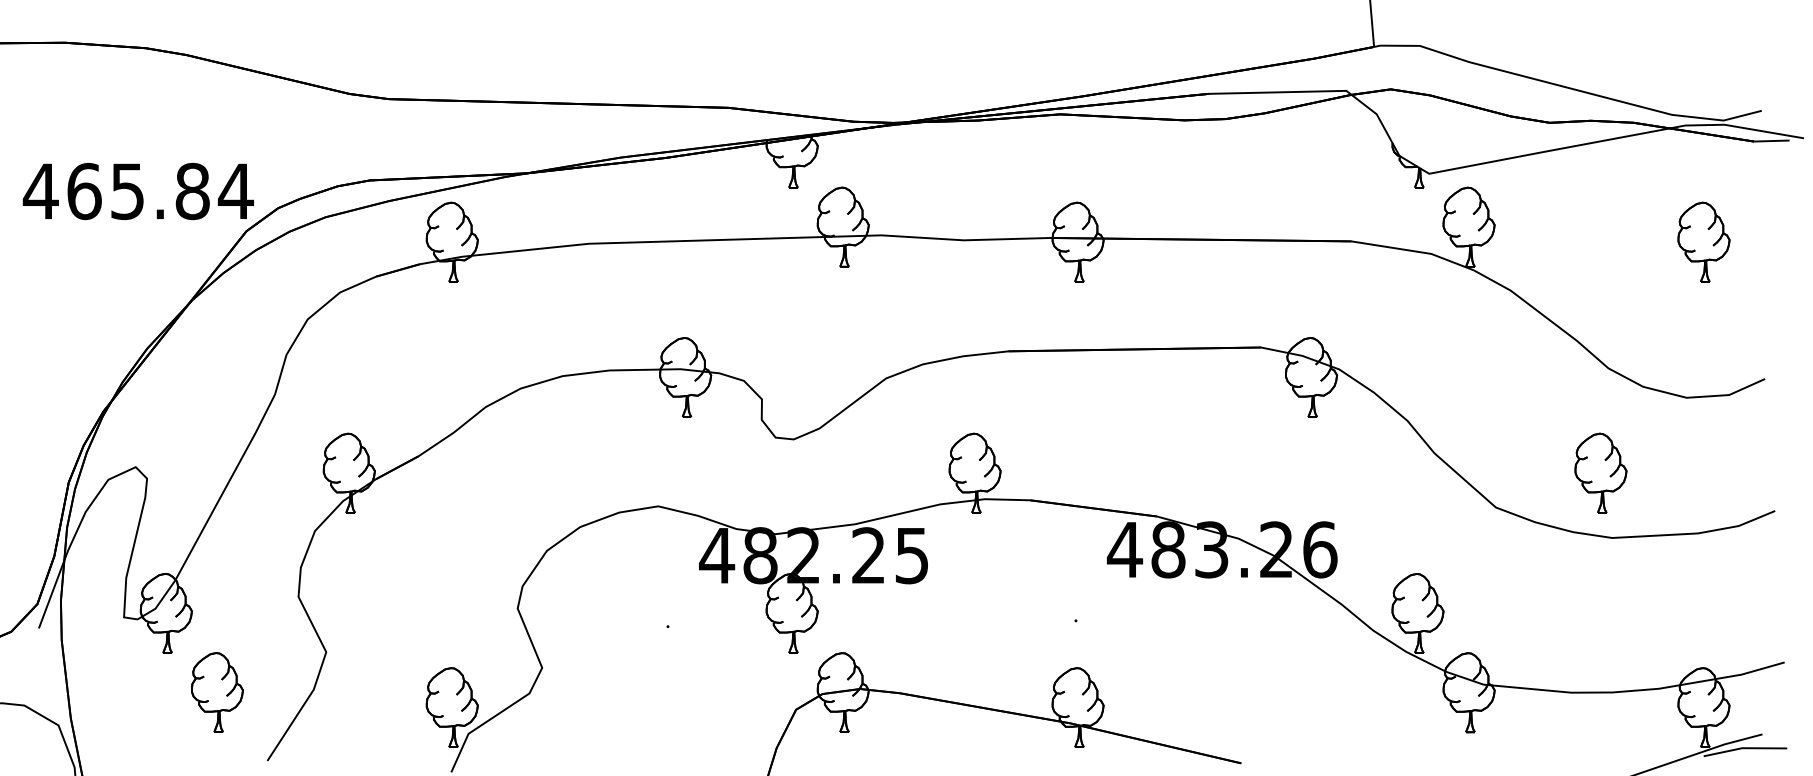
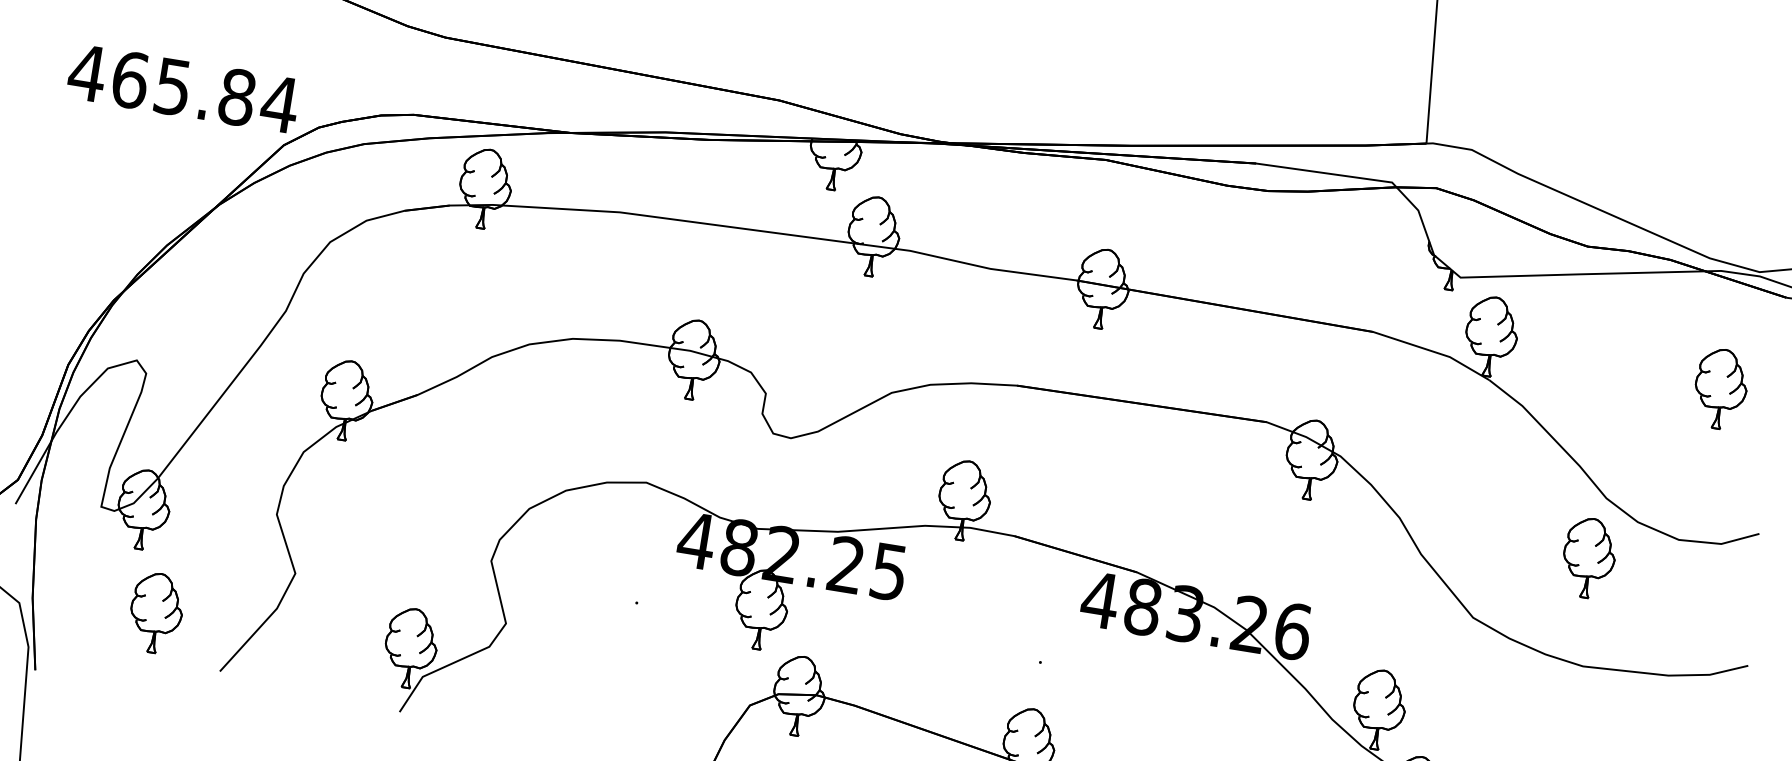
part: (1600, 472) -> (1588, 557), moved
part: (217, 692) -> (156, 613), moved

